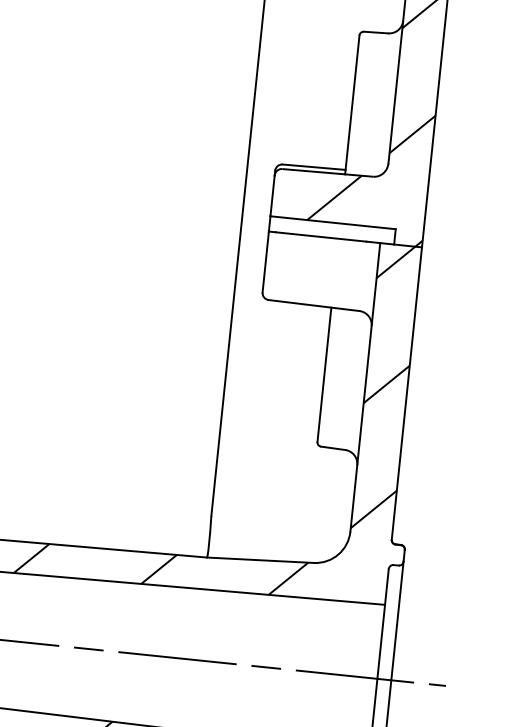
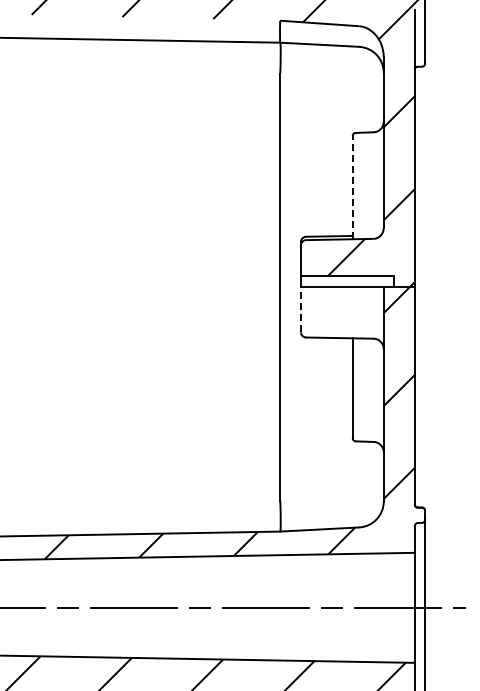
line: (352, 104) -> (352, 187), solid -> dashed
line: (265, 261) -> (300, 309), solid -> dashed

